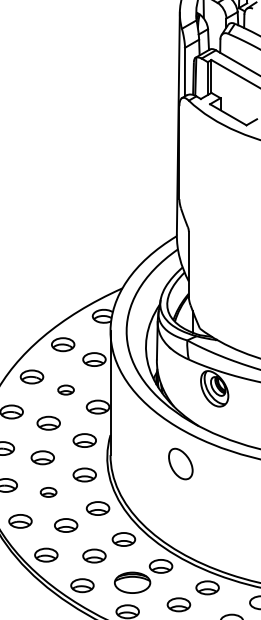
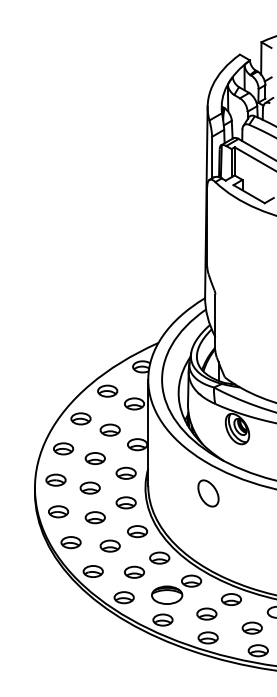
part: (65, 389) -> (109, 429), size x1.43
part: (47, 492) -> (94, 517), size x1.43

